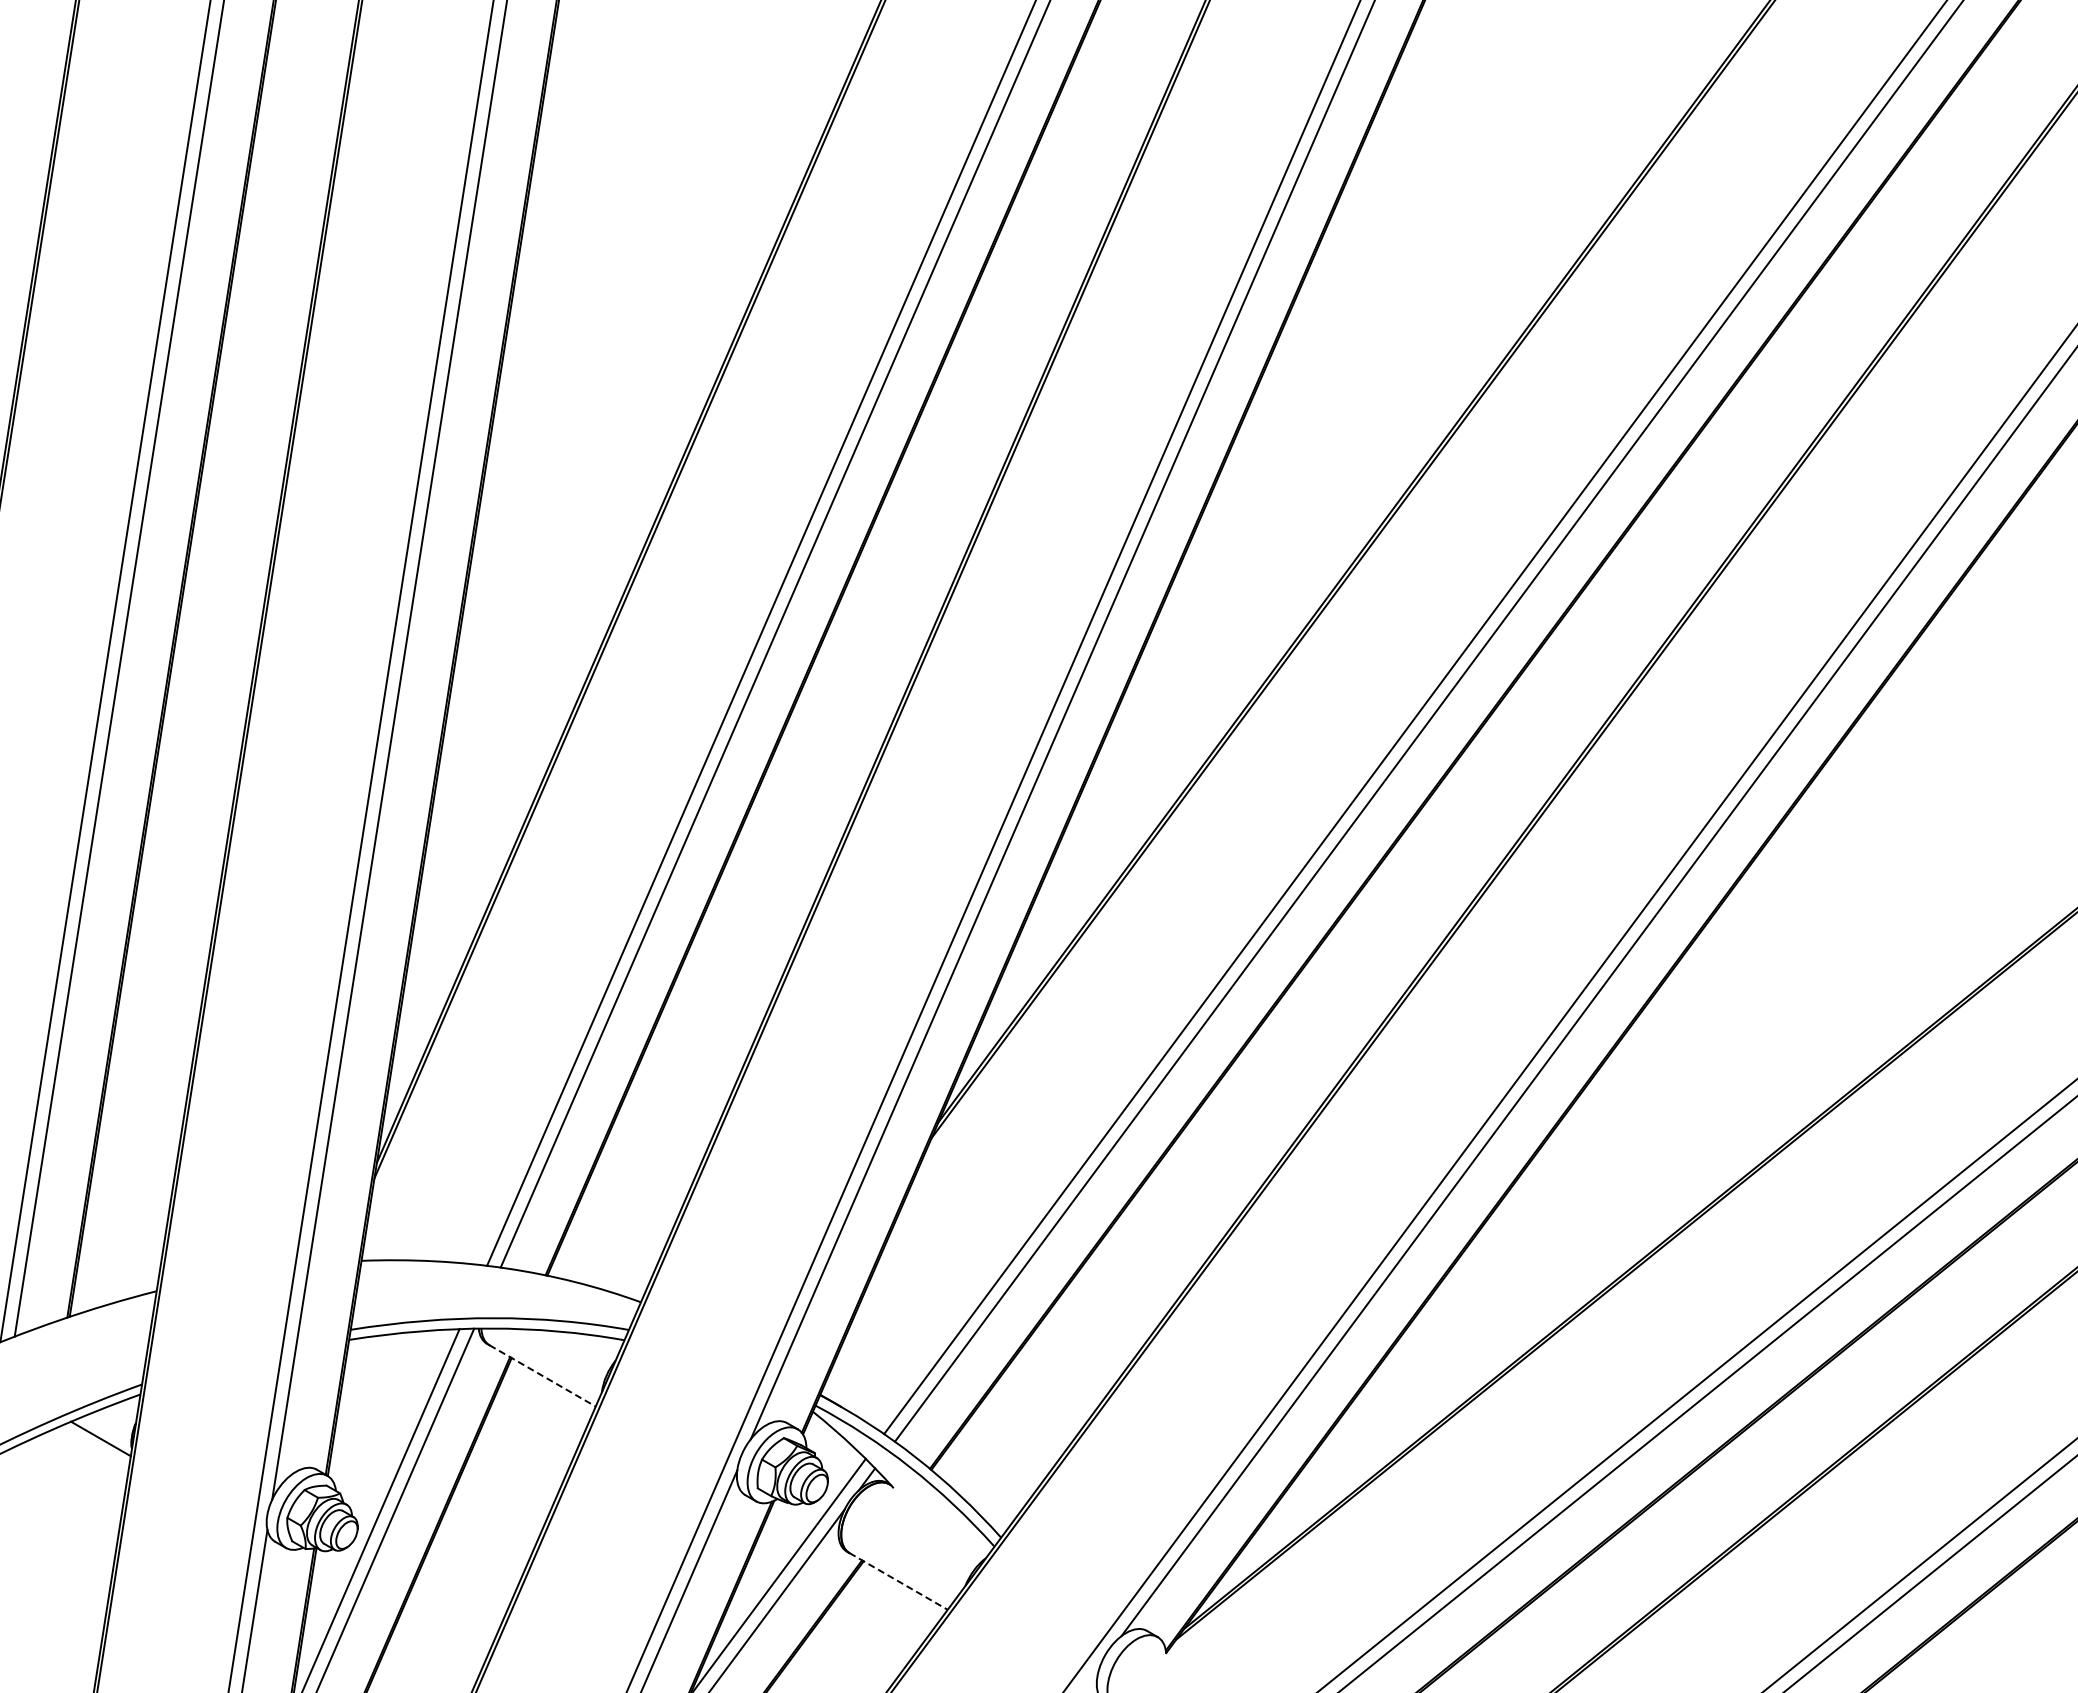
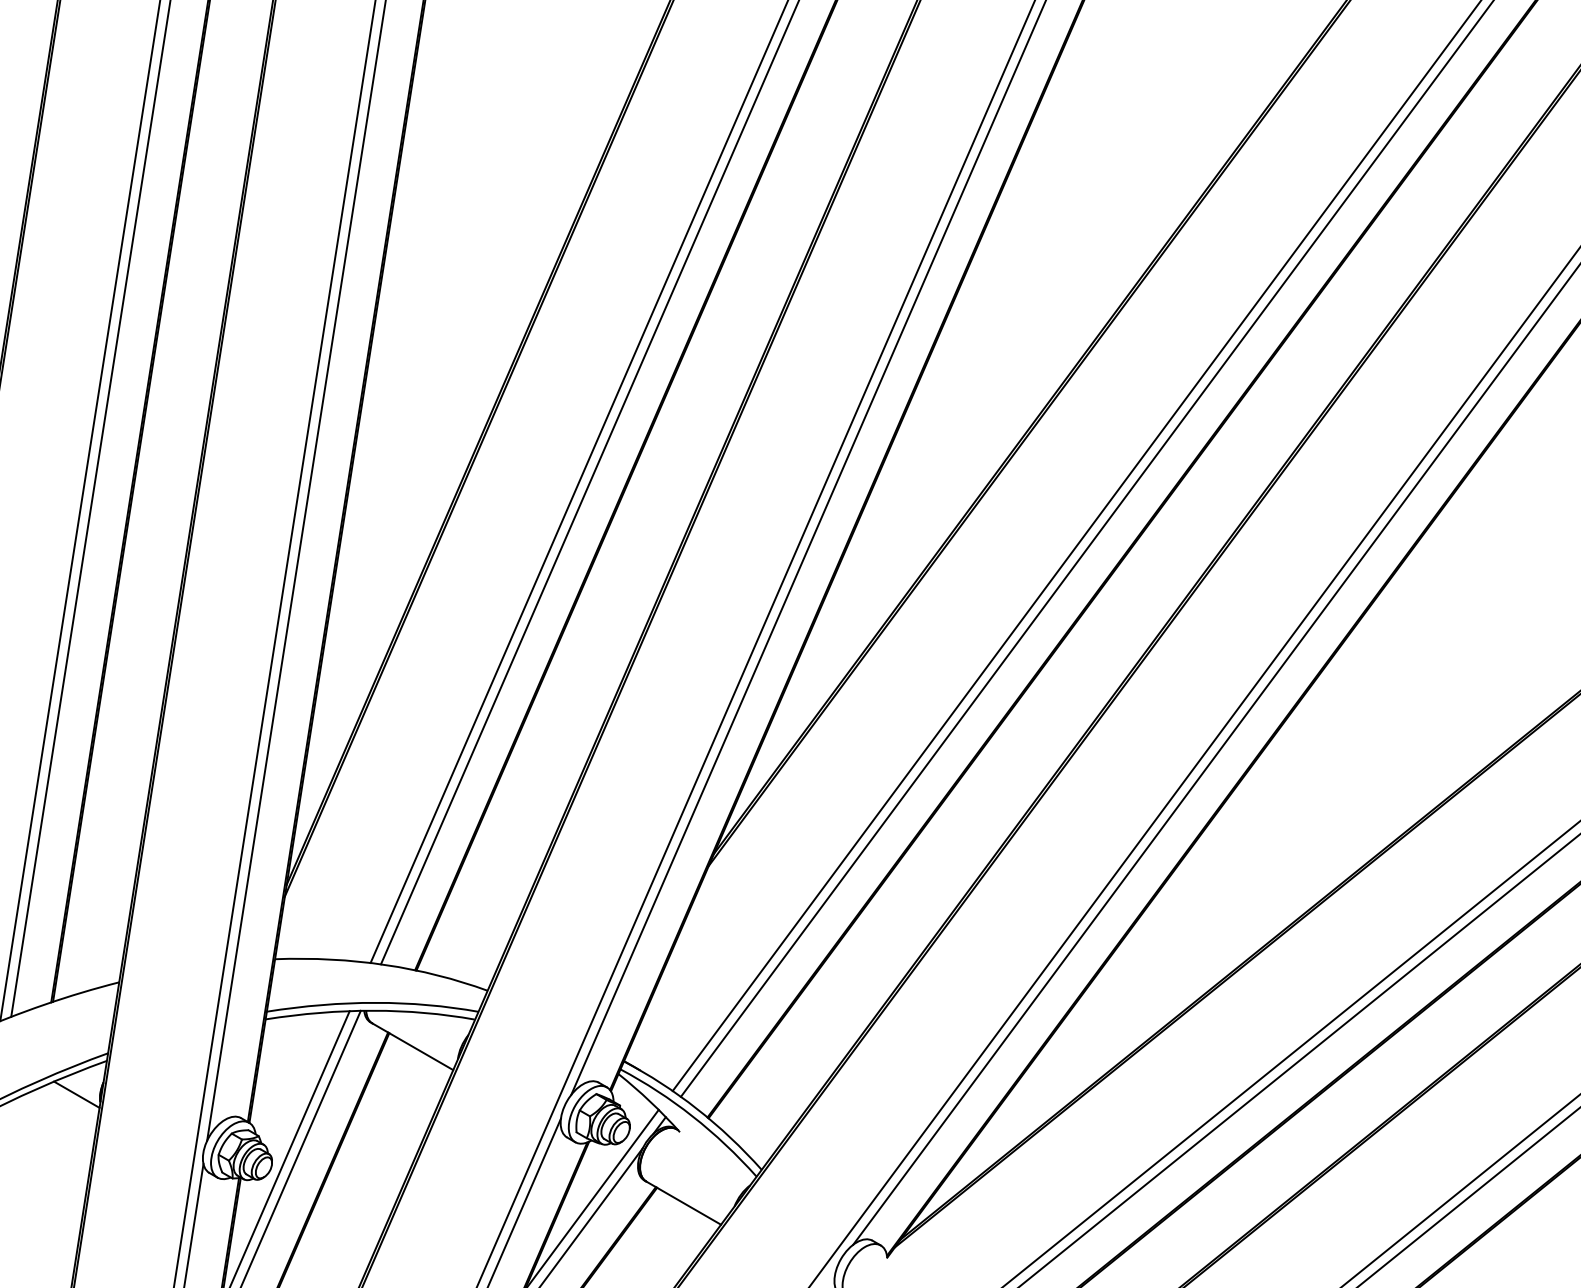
line: (543, 1376) -> (413, 1047), dashed -> solid
line: (898, 1581) -> (683, 1203), dashed -> solid

